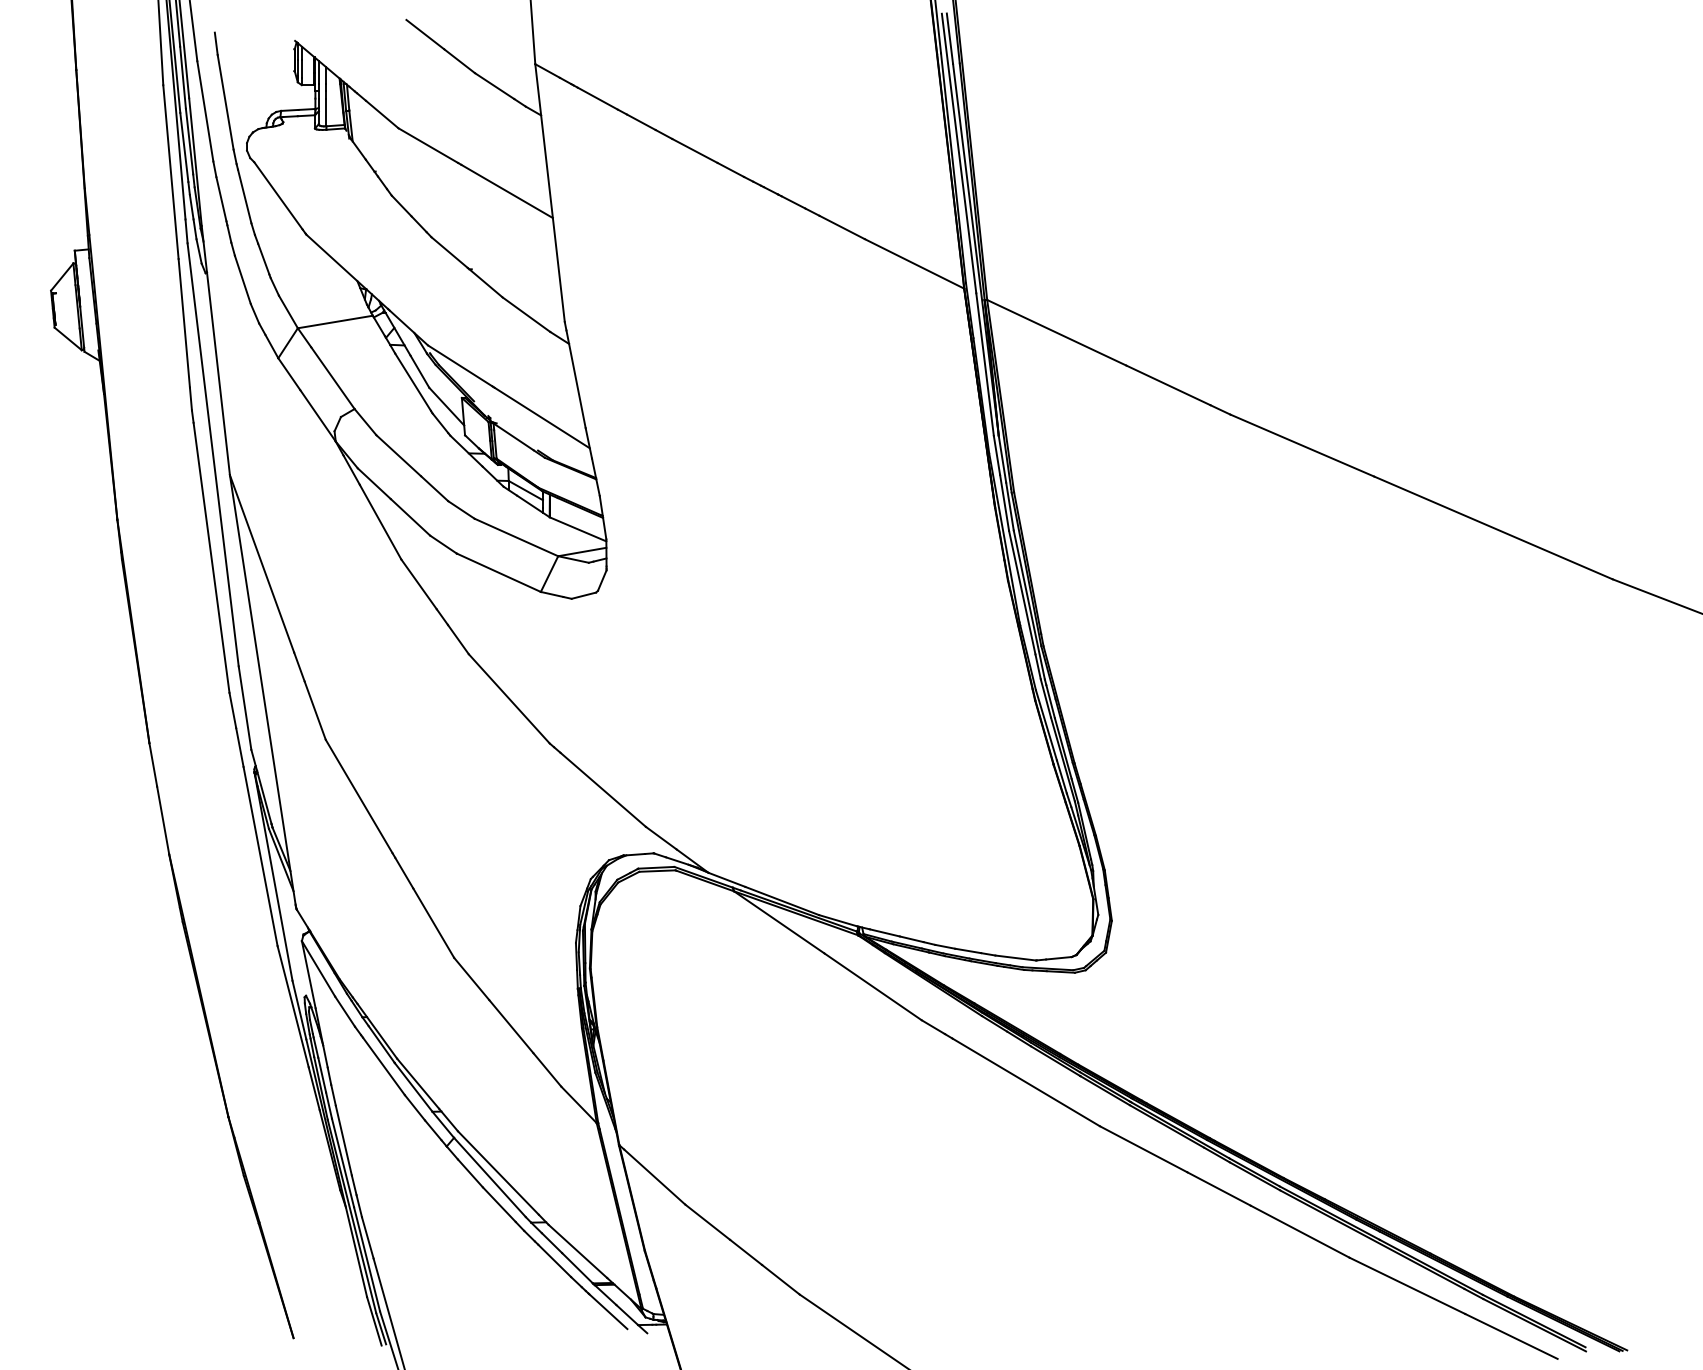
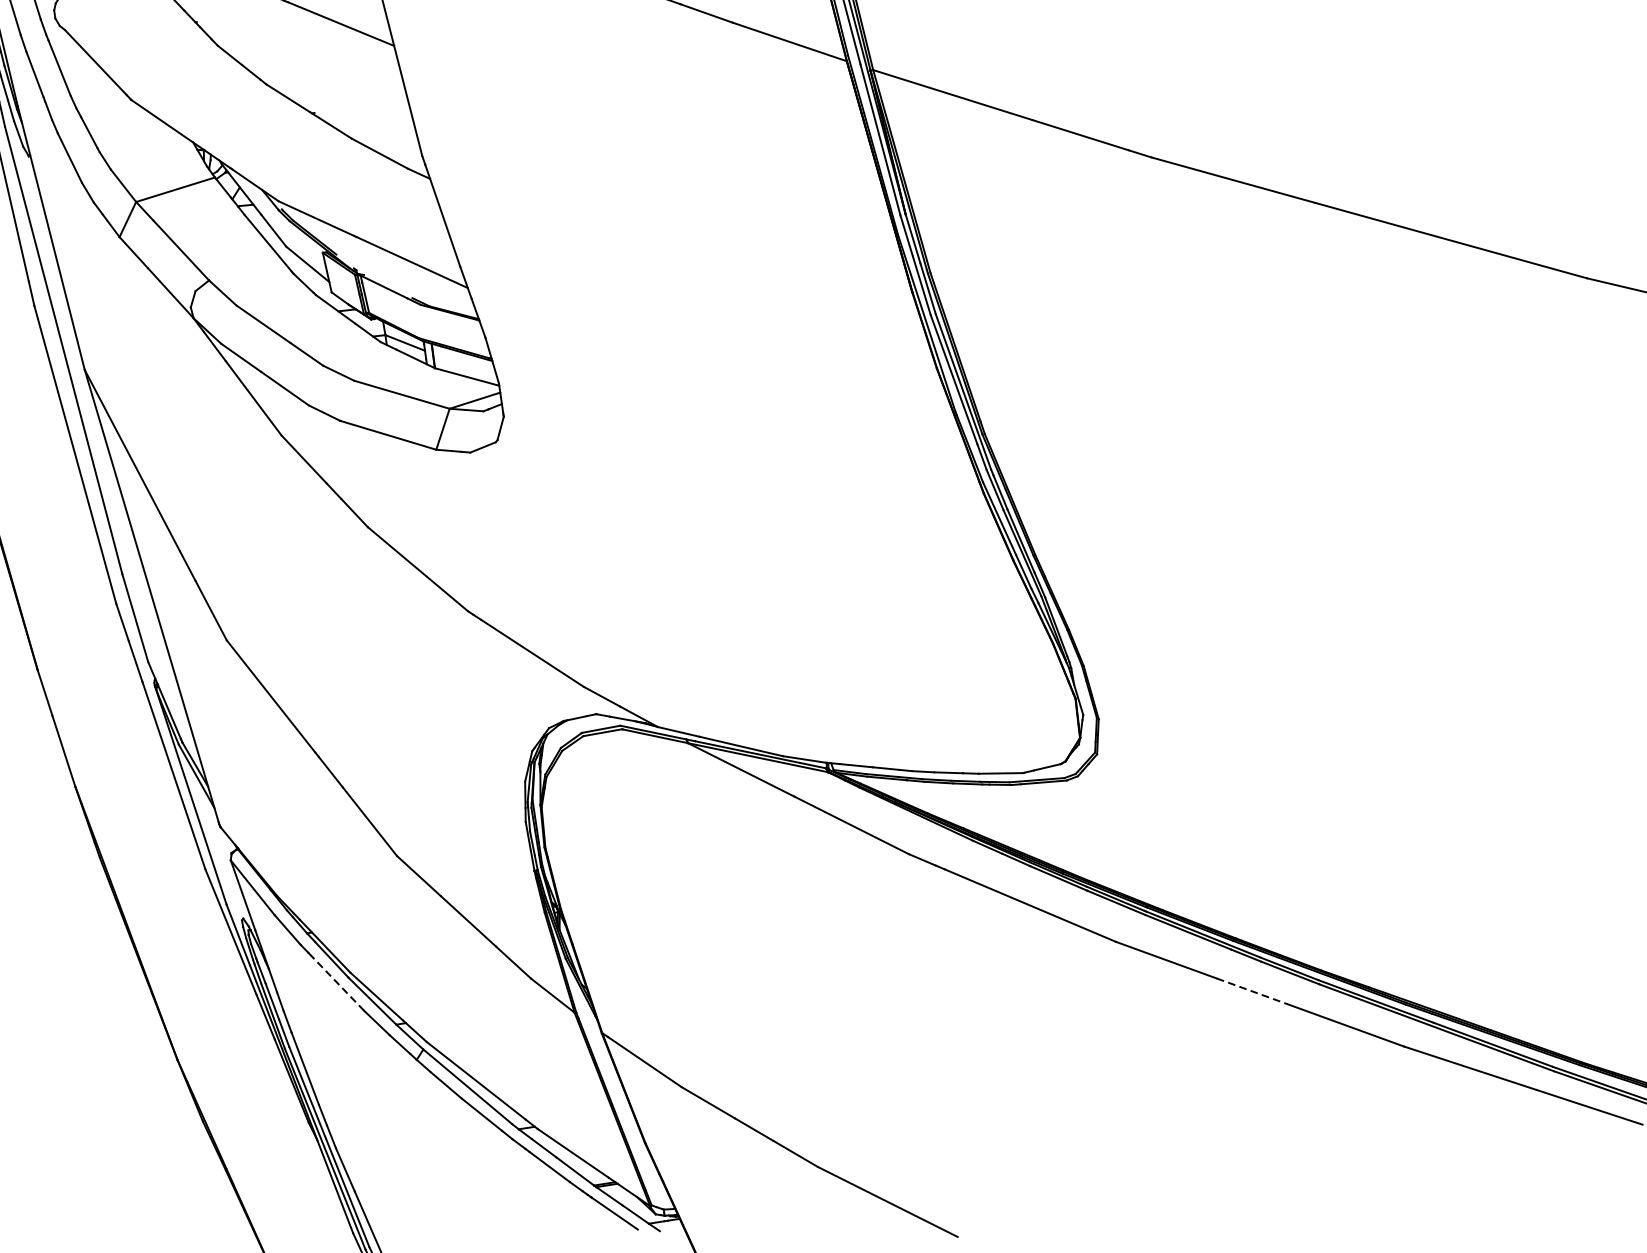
line: (383, 1066) -> (336, 983), solid -> dashed
line: (1219, 1189) -> (1254, 992), solid -> dashed

